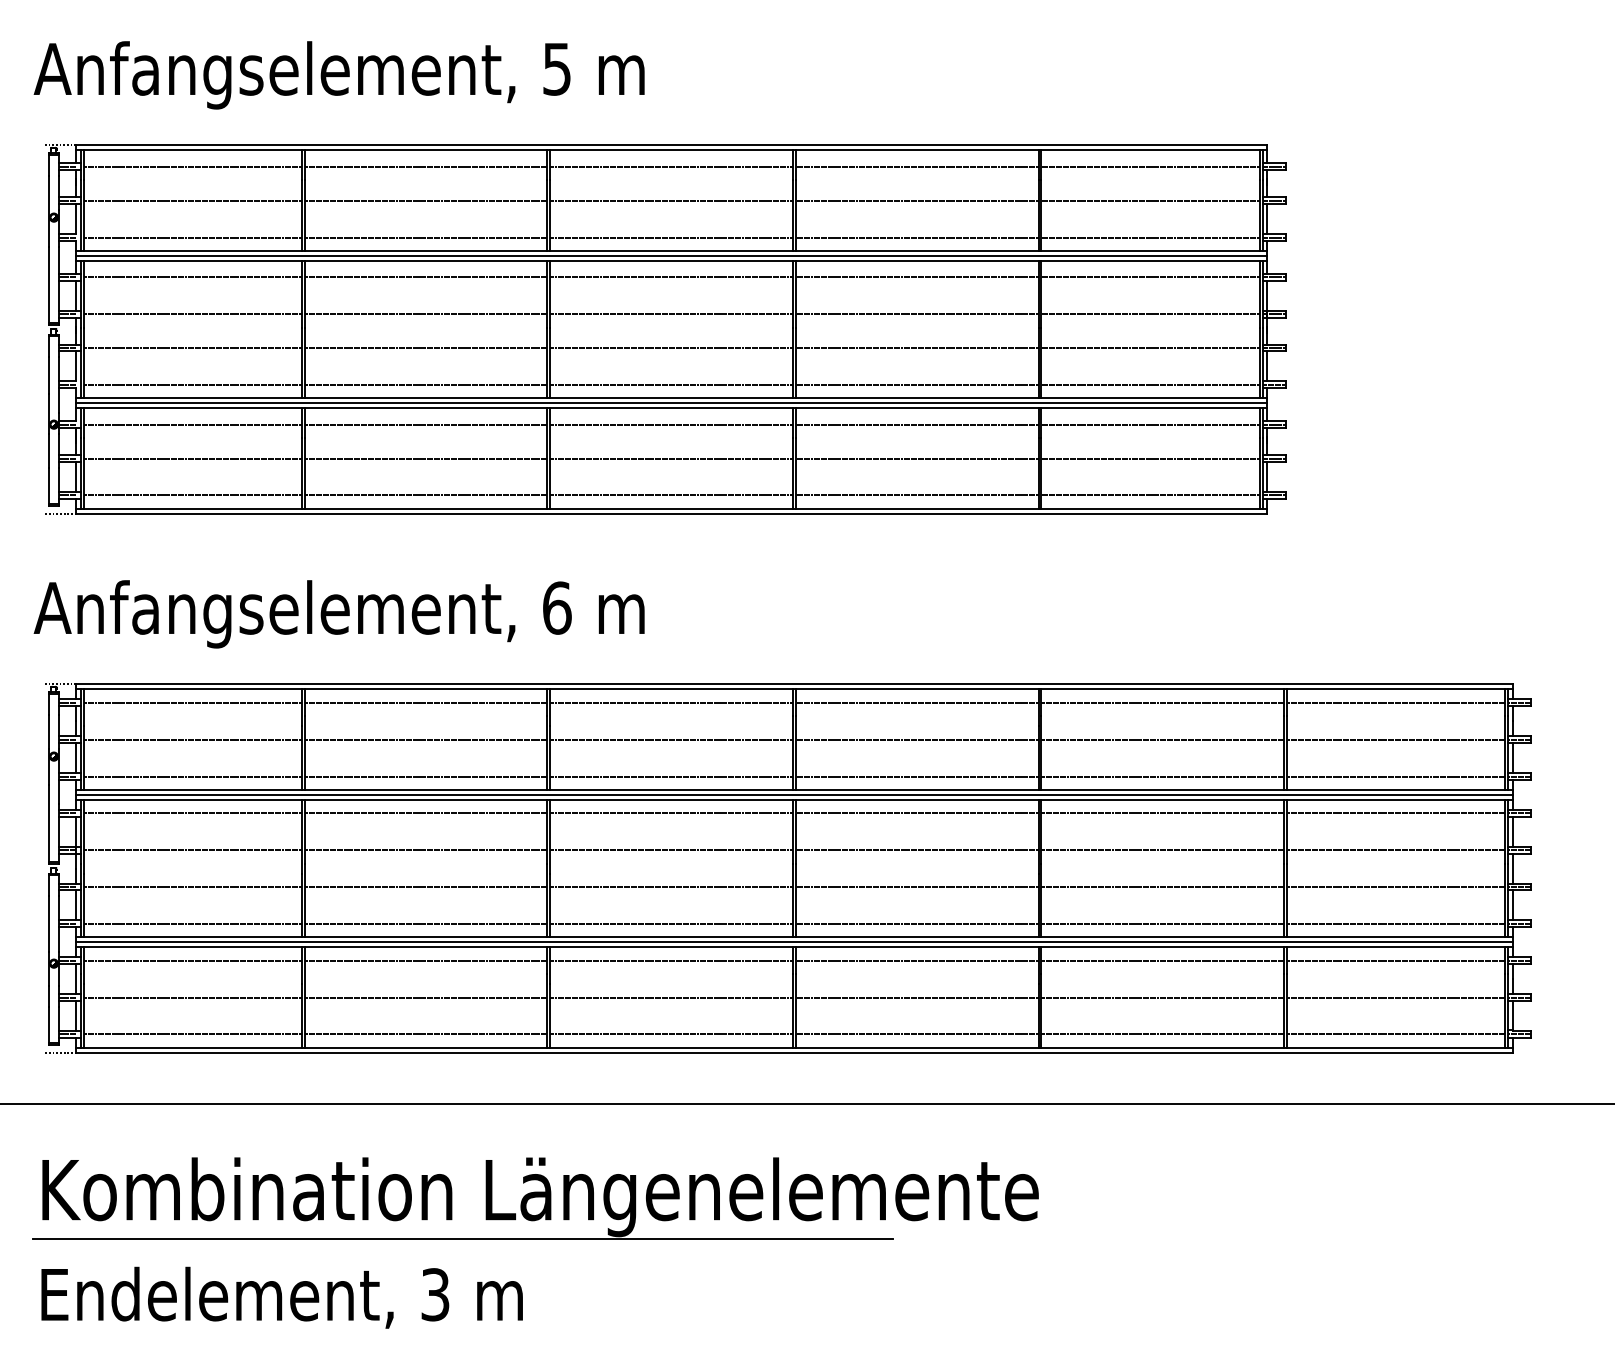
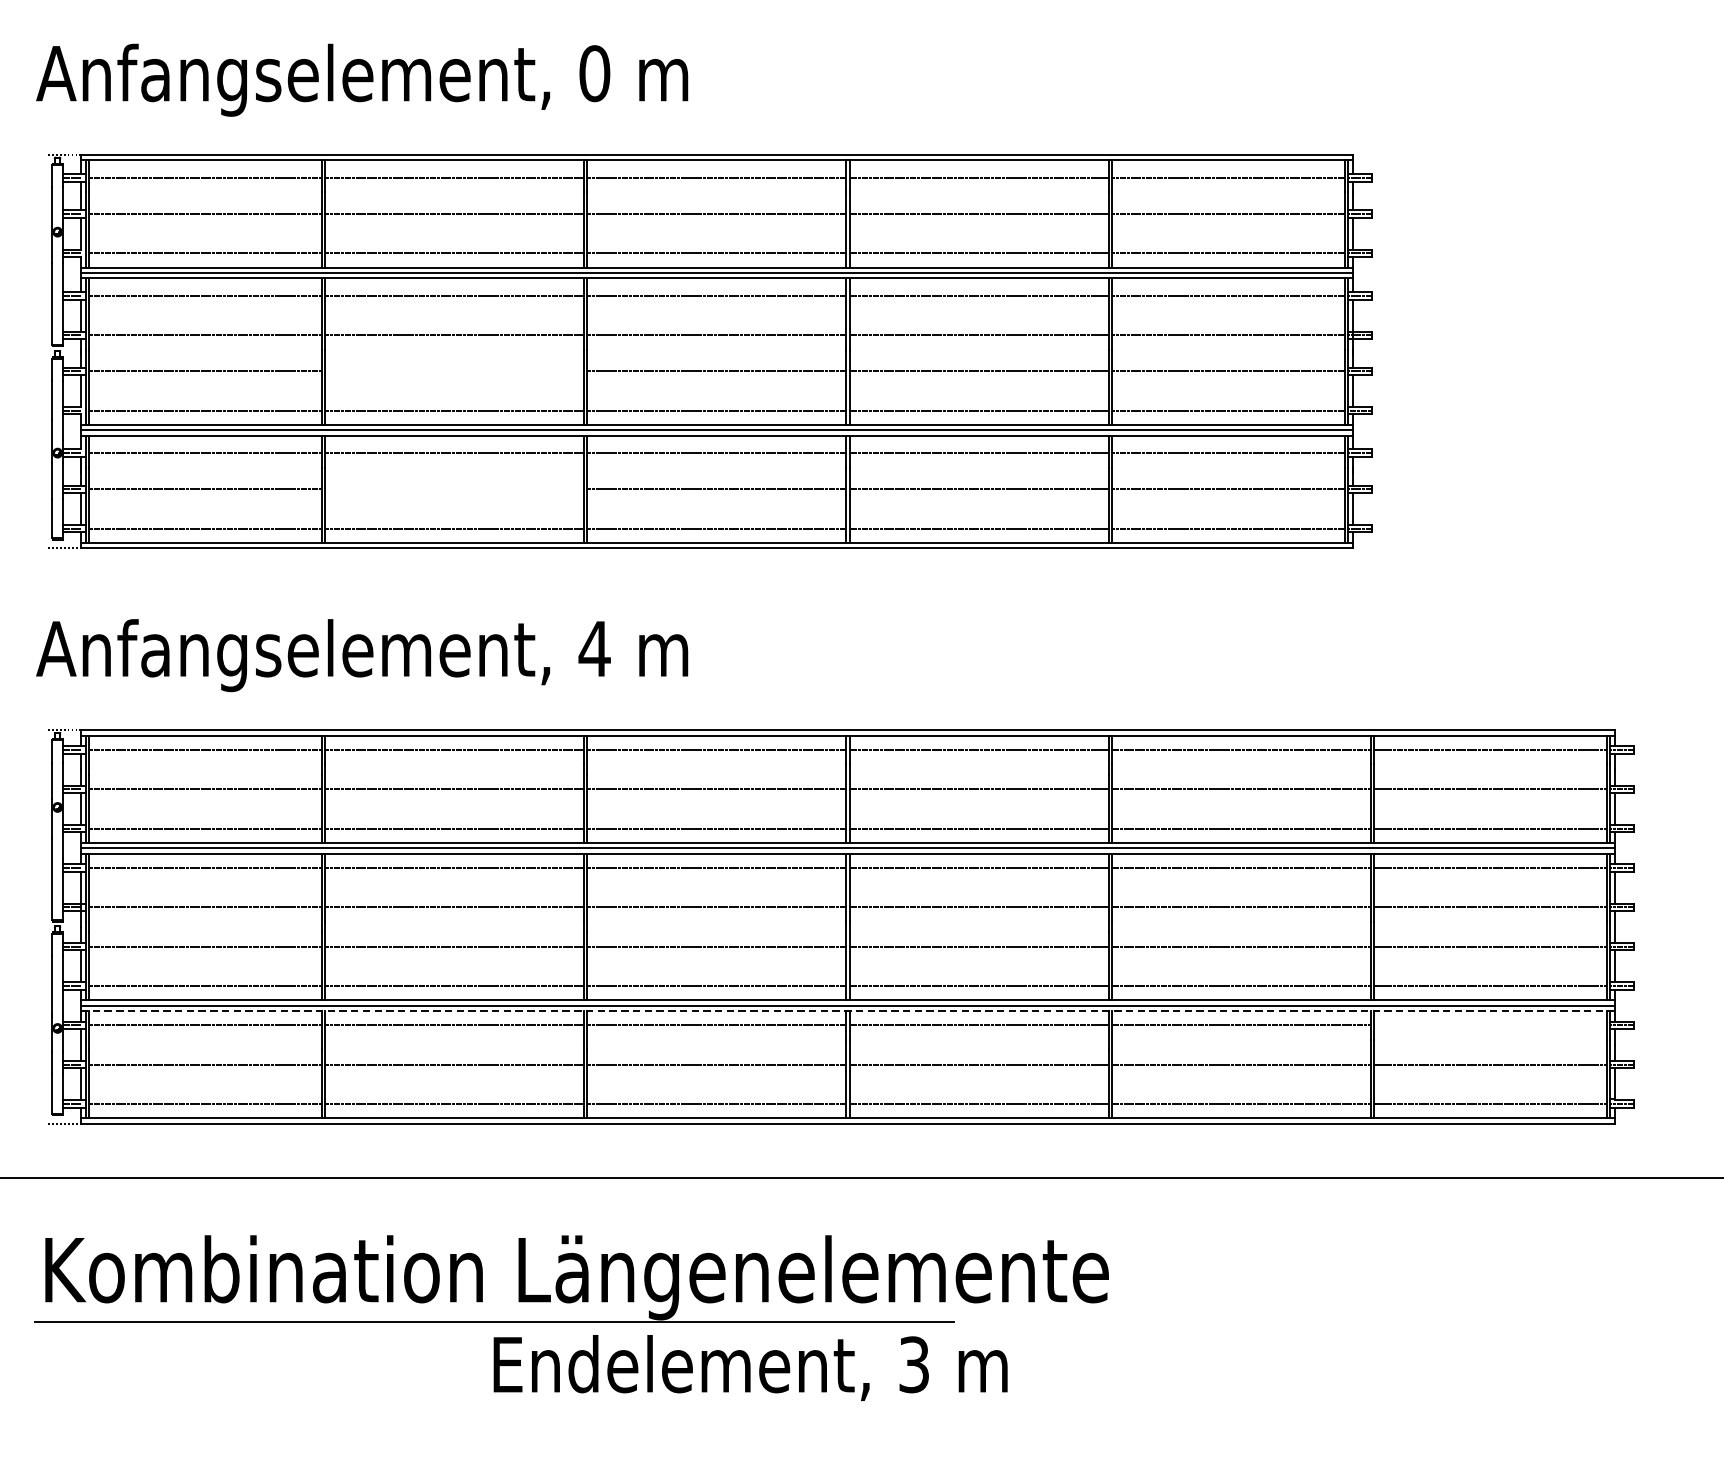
text: (556, 68) -> (594, 72), 5 -> 0
line: (425, 348) -> (454, 371), removed
line: (425, 458) -> (454, 489), removed
text: (556, 607) -> (594, 648), 6 -> 4
line: (793, 947) -> (847, 1011), solid -> dashed
line: (1396, 960) -> (1490, 1025), removed
text: (281, 1297) -> (749, 1367), moved

